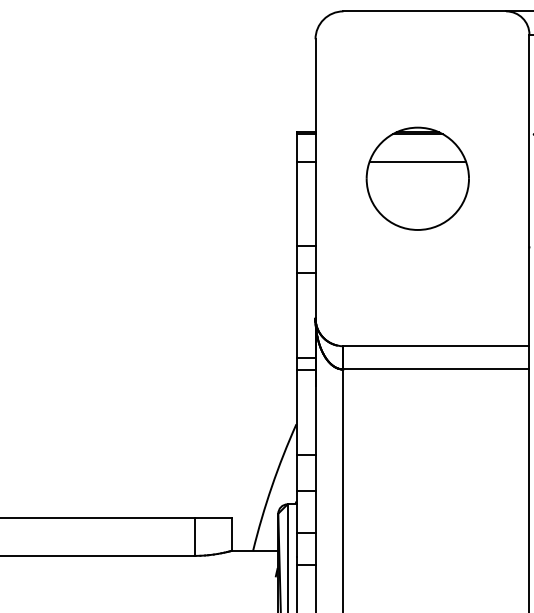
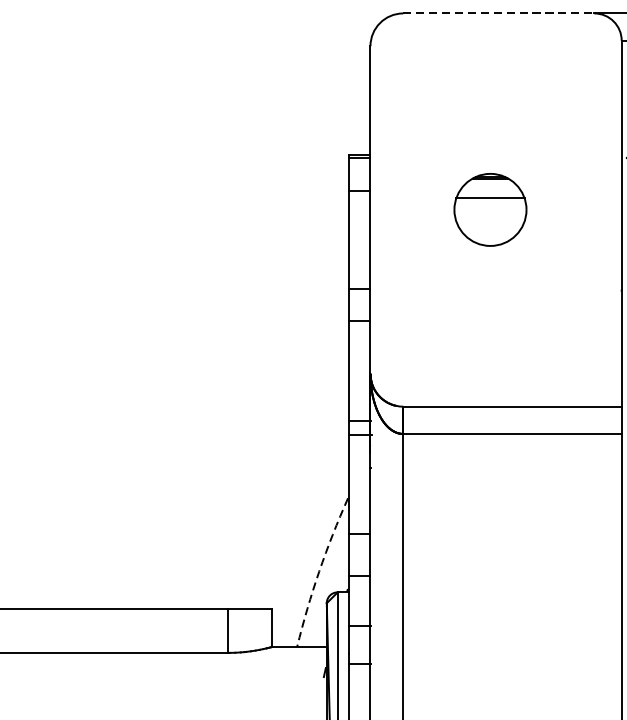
line: (425, 11) -> (499, 13), solid -> dashed
part: (417, 178) -> (490, 209), size x0.6
arc: (271, 486) -> (318, 571), solid -> dashed

